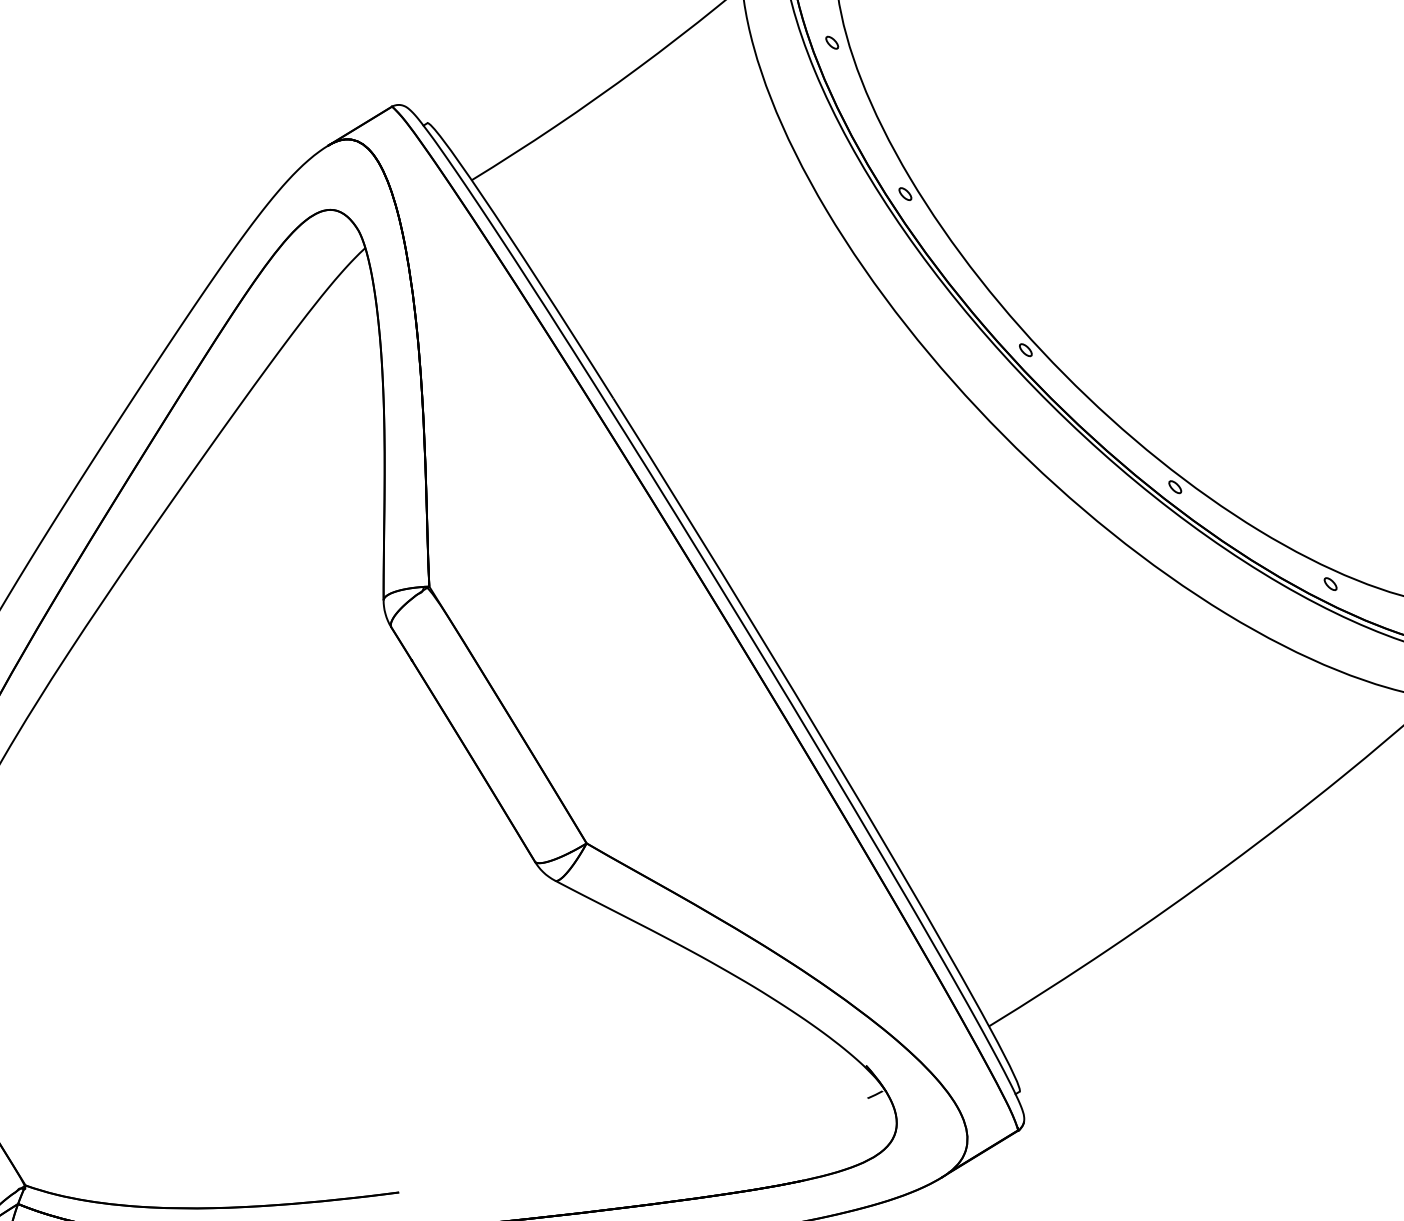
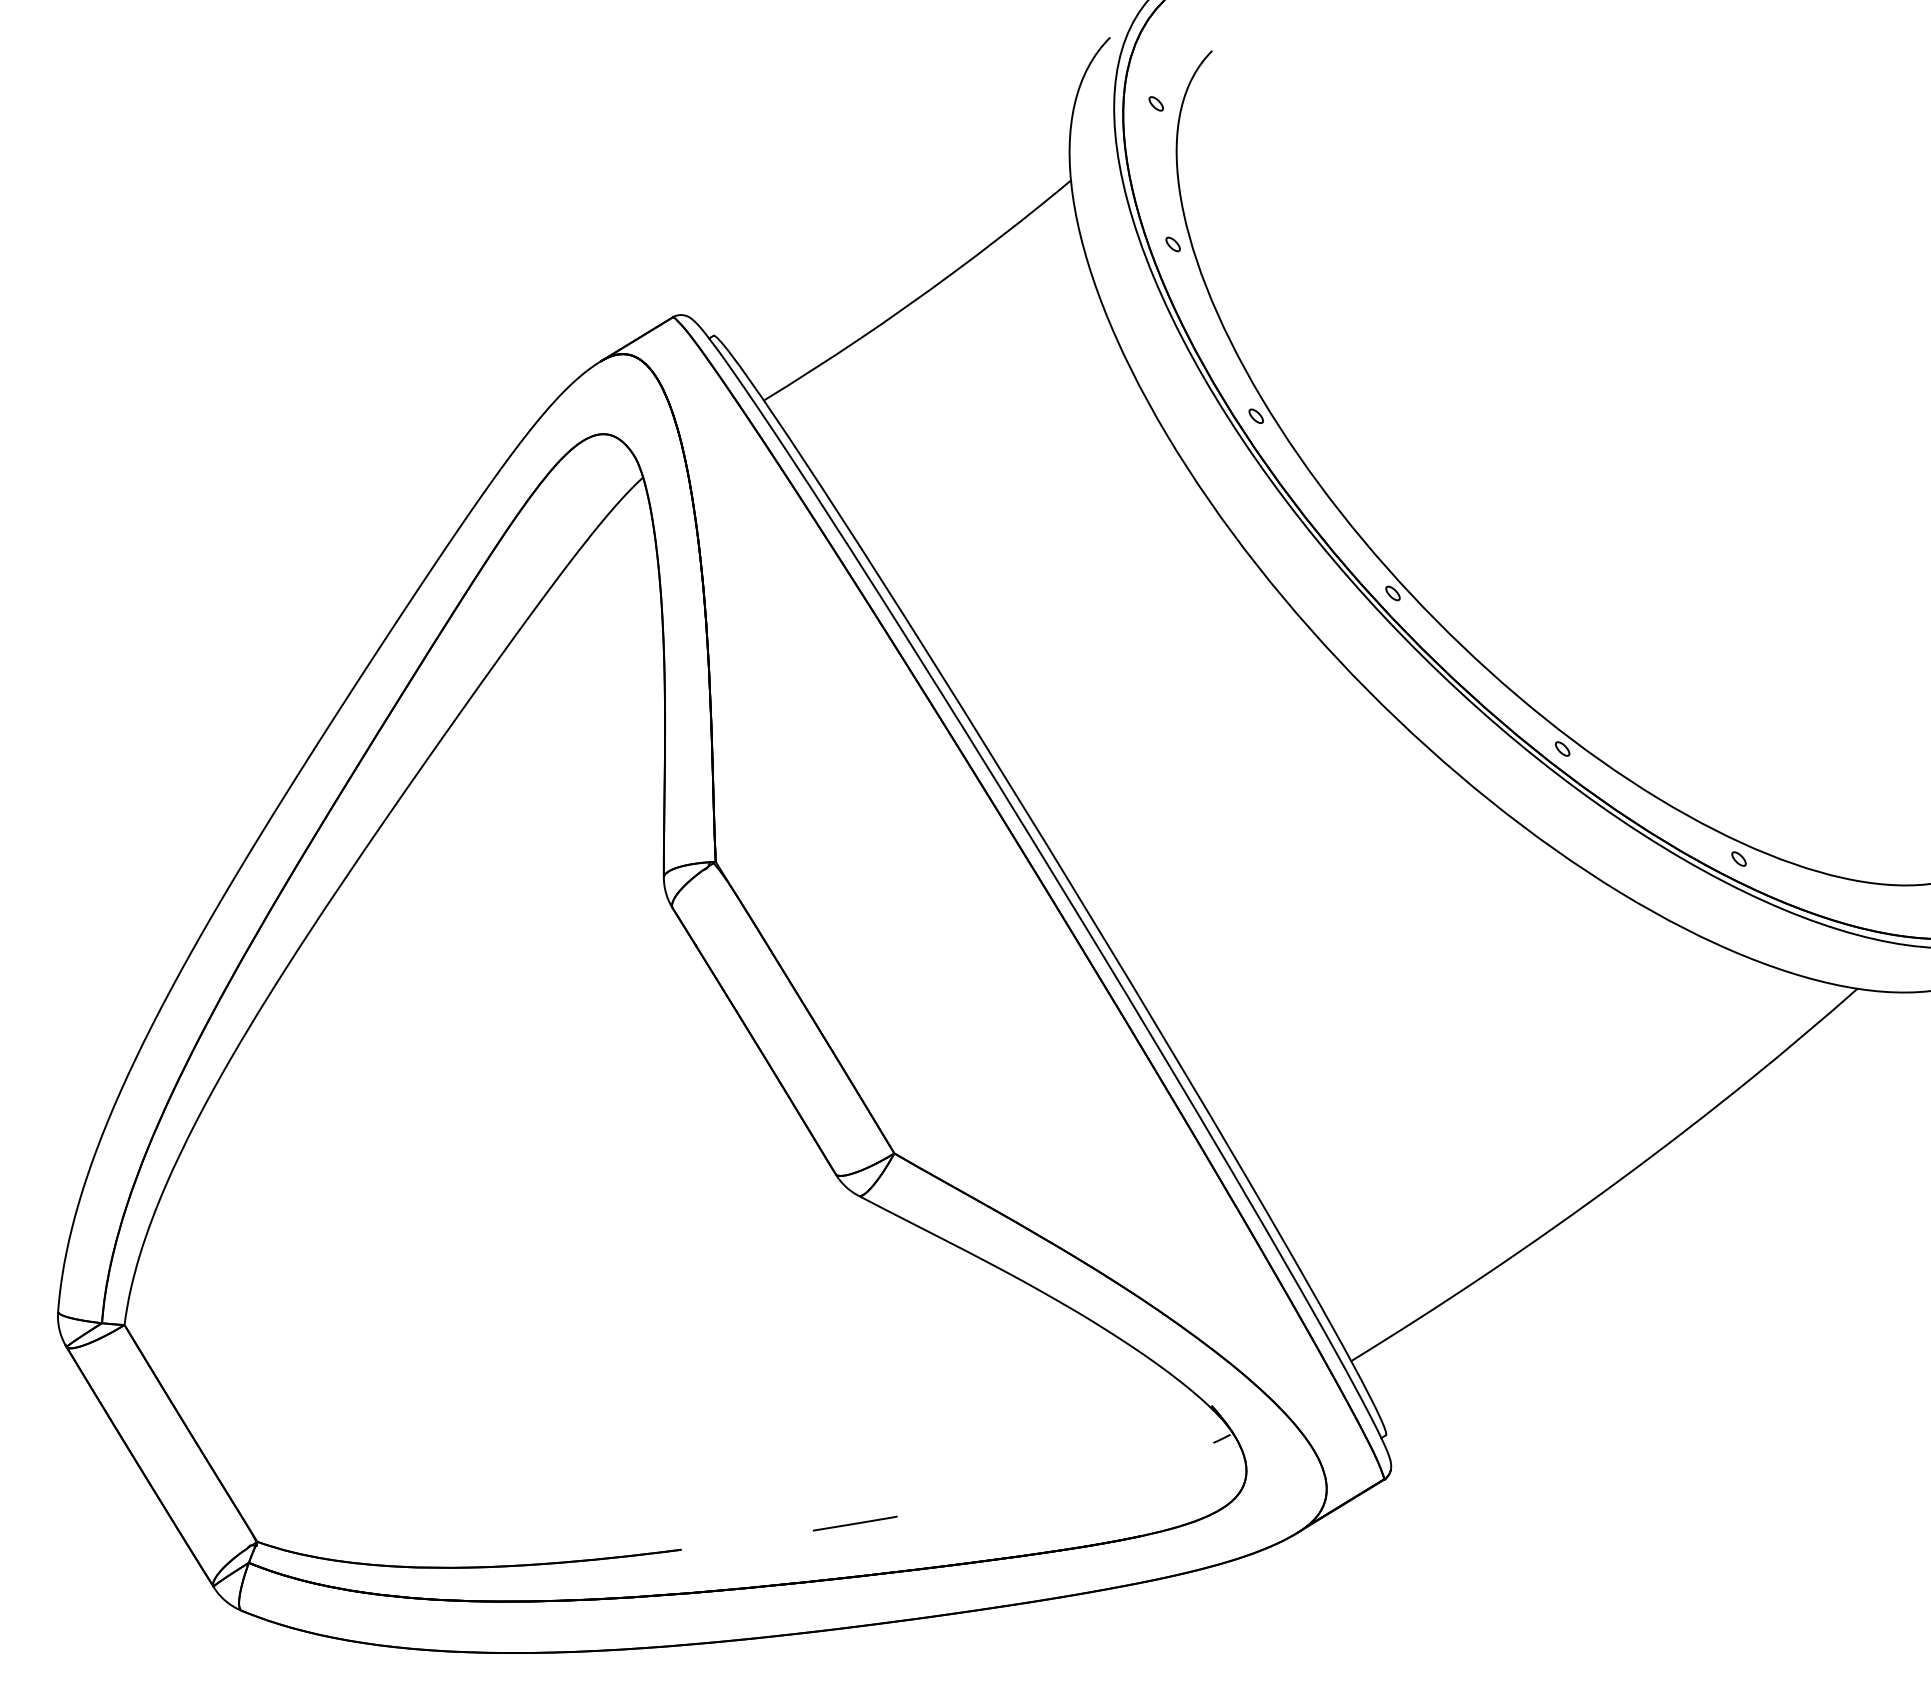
line: (551, 1169) -> (854, 1523), added

